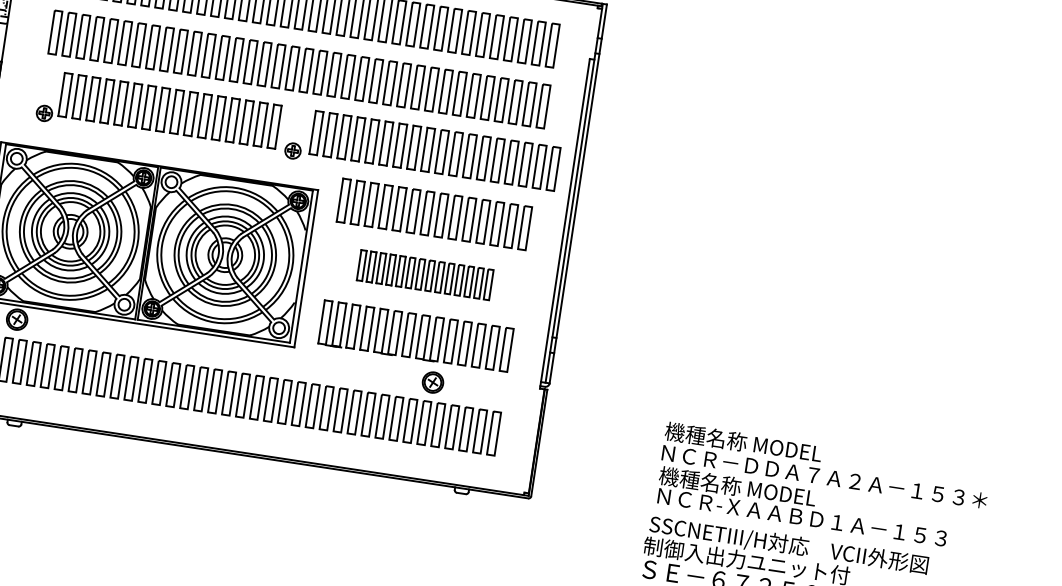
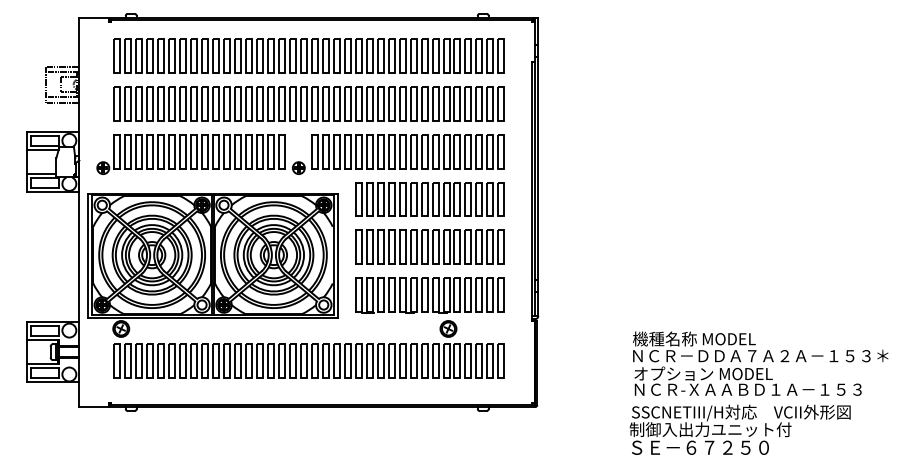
part: (296, 142) -> (300, 161), moved
part: (424, 274) -> (429, 246), size x1.43
text: (747, 487) -> (702, 373), 機種名称 MODEL -> オプション MODEL

